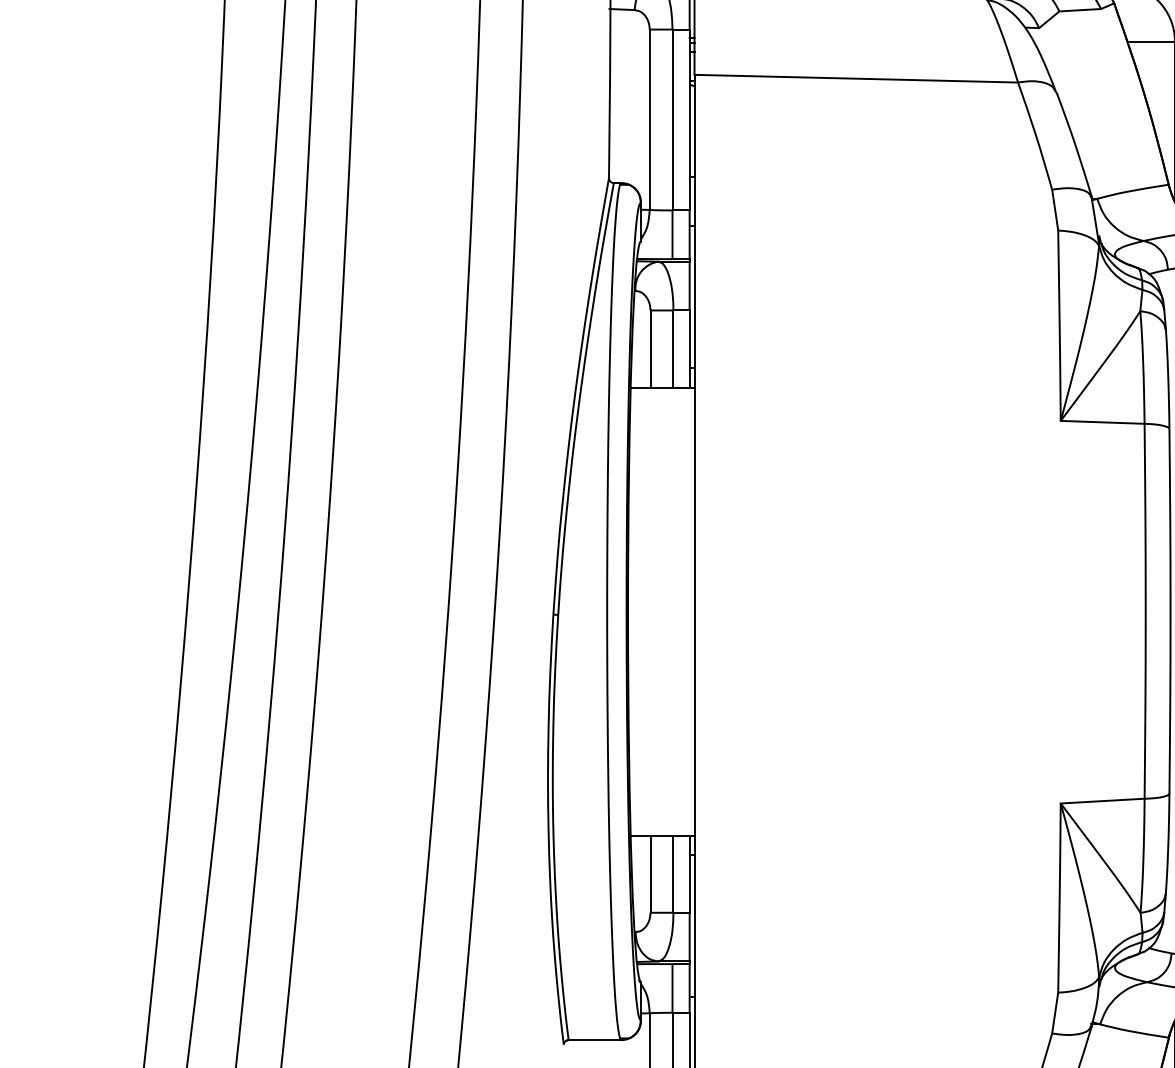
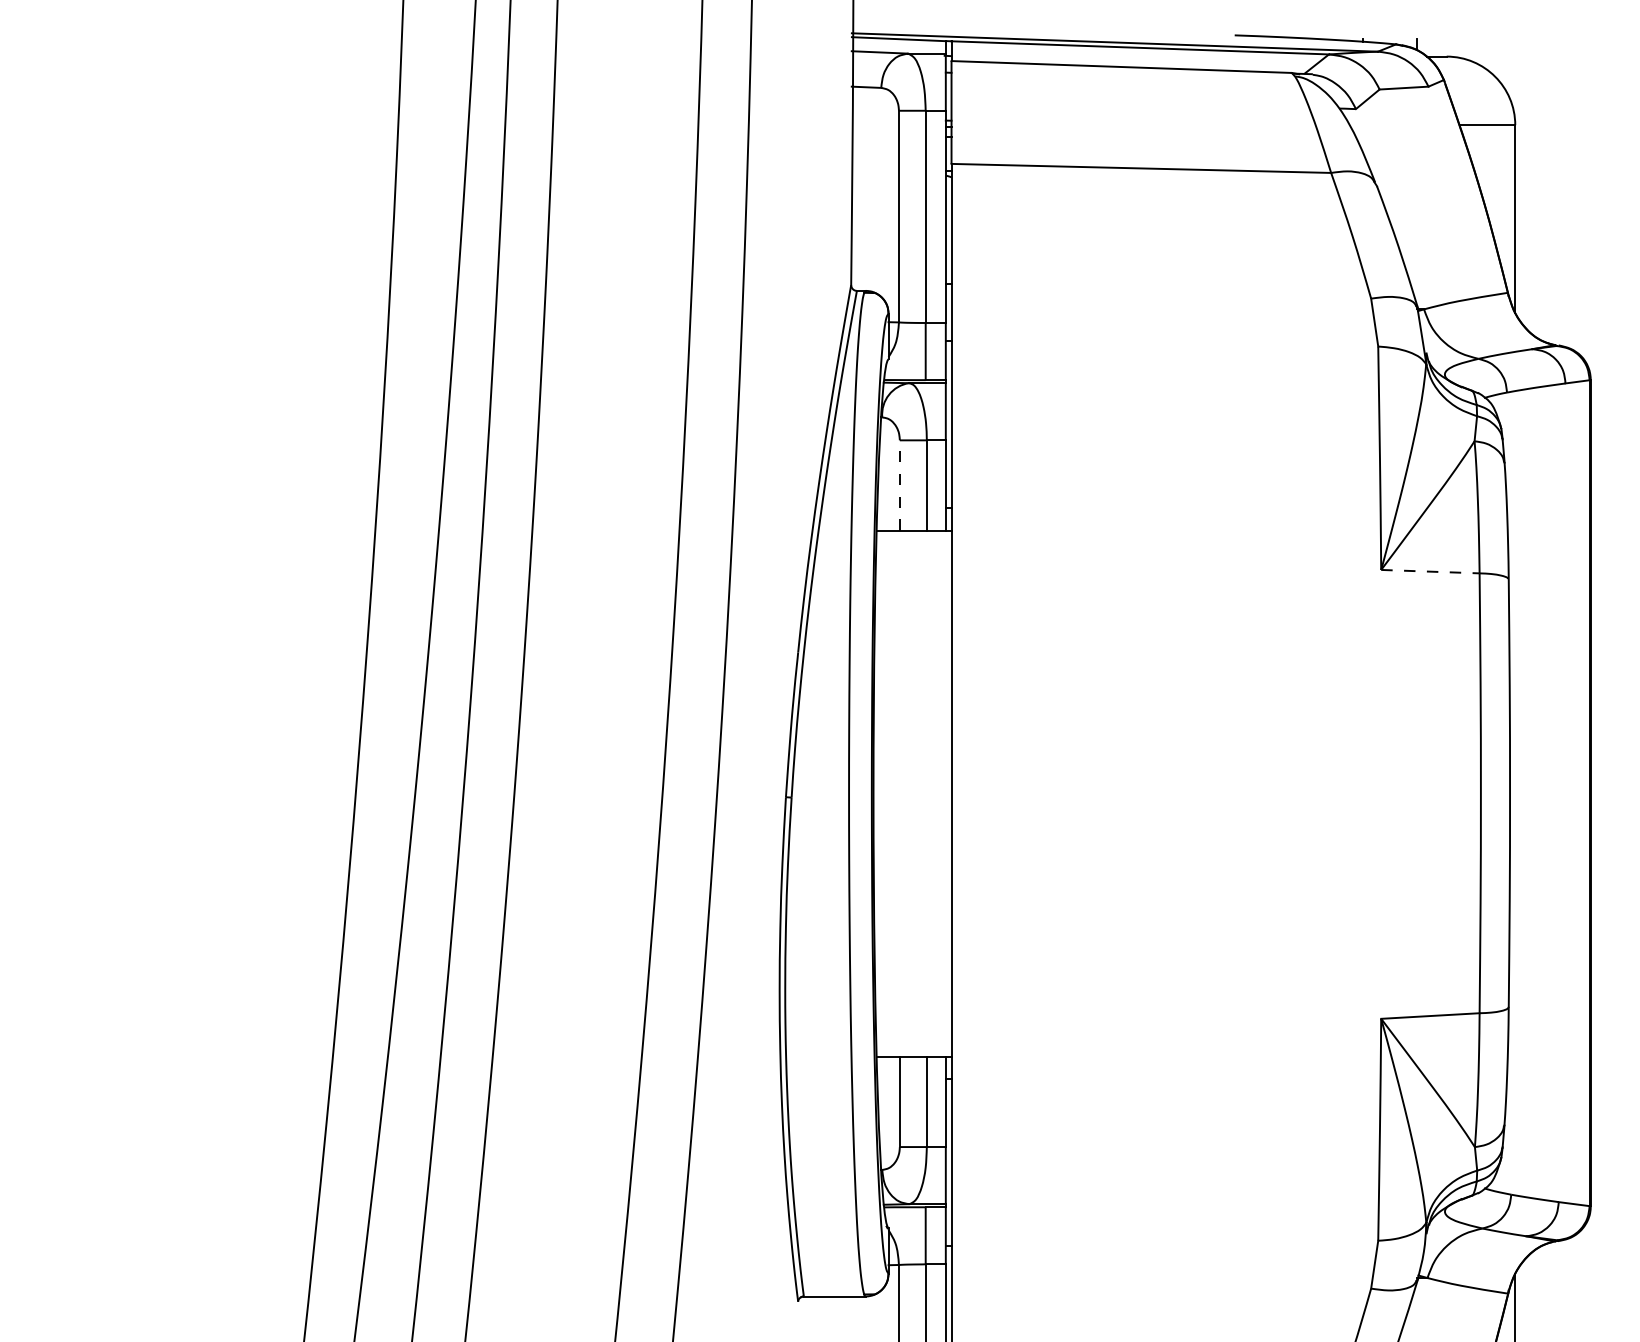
line: (650, 348) -> (899, 485), solid -> dashed
line: (1102, 422) -> (1430, 571), solid -> dashed

